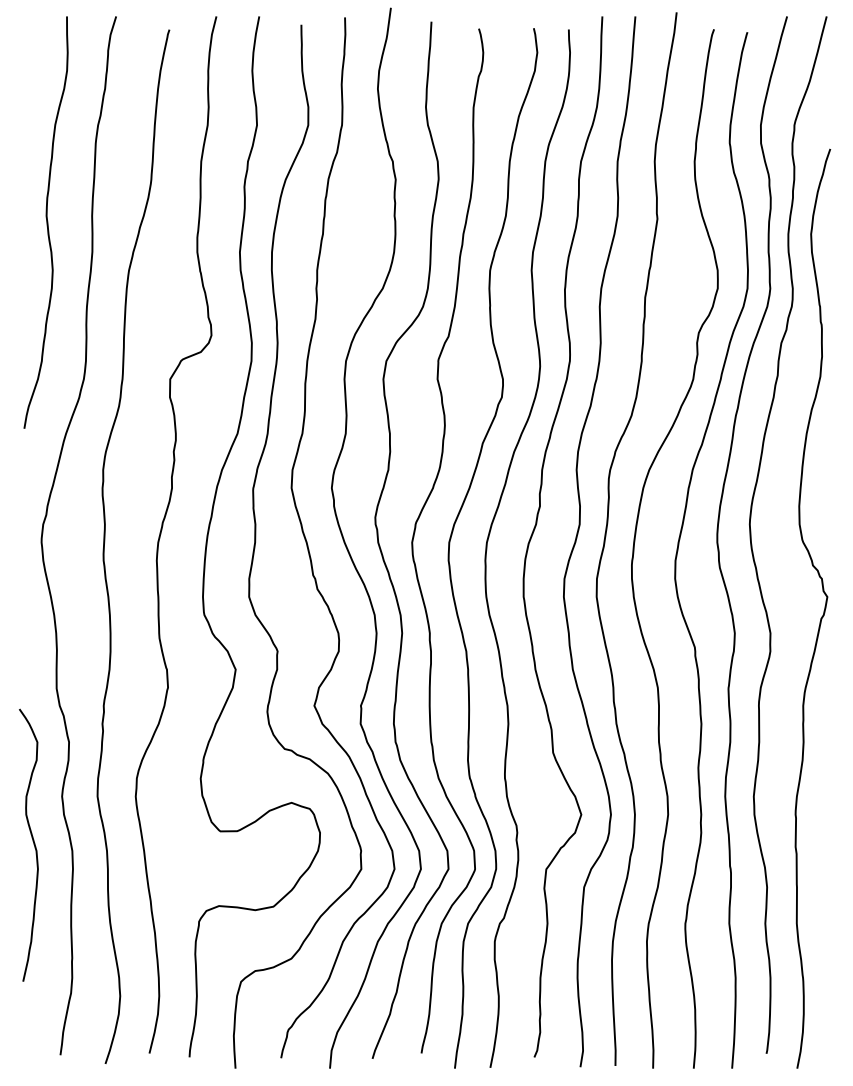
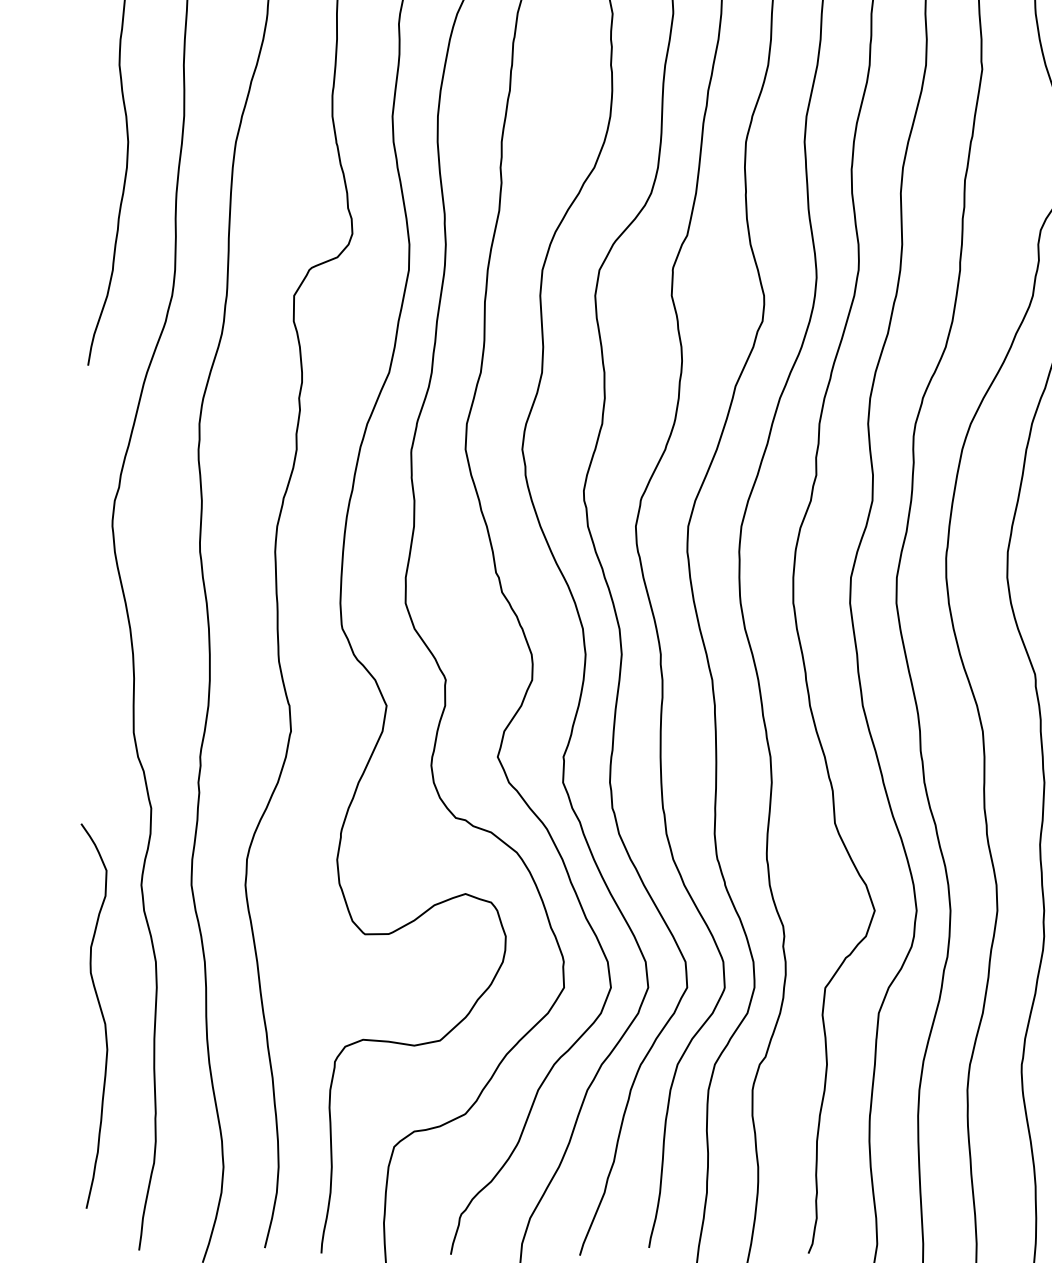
curve: (32, 841) -> (99, 1010), moved

